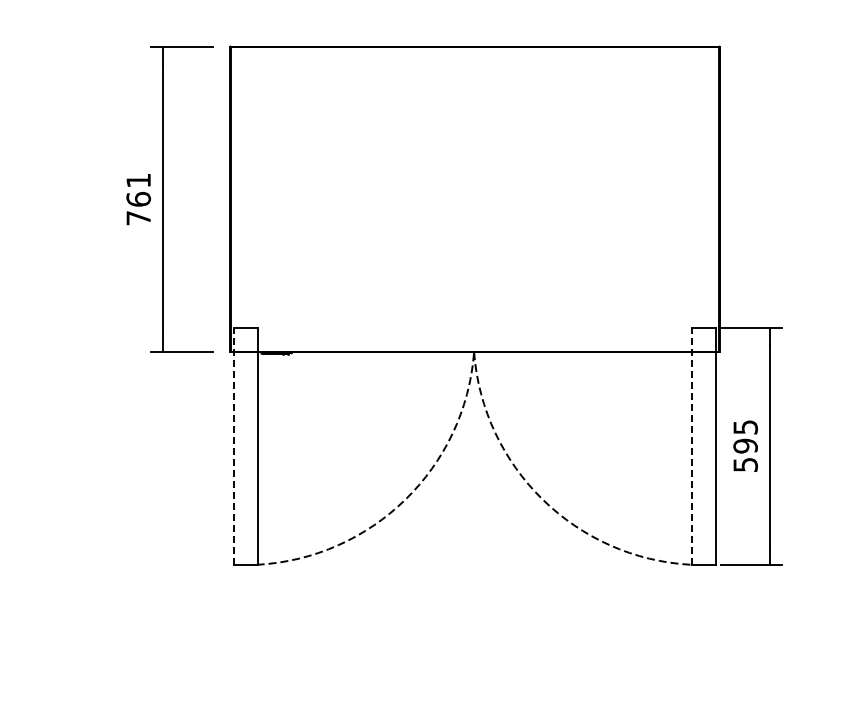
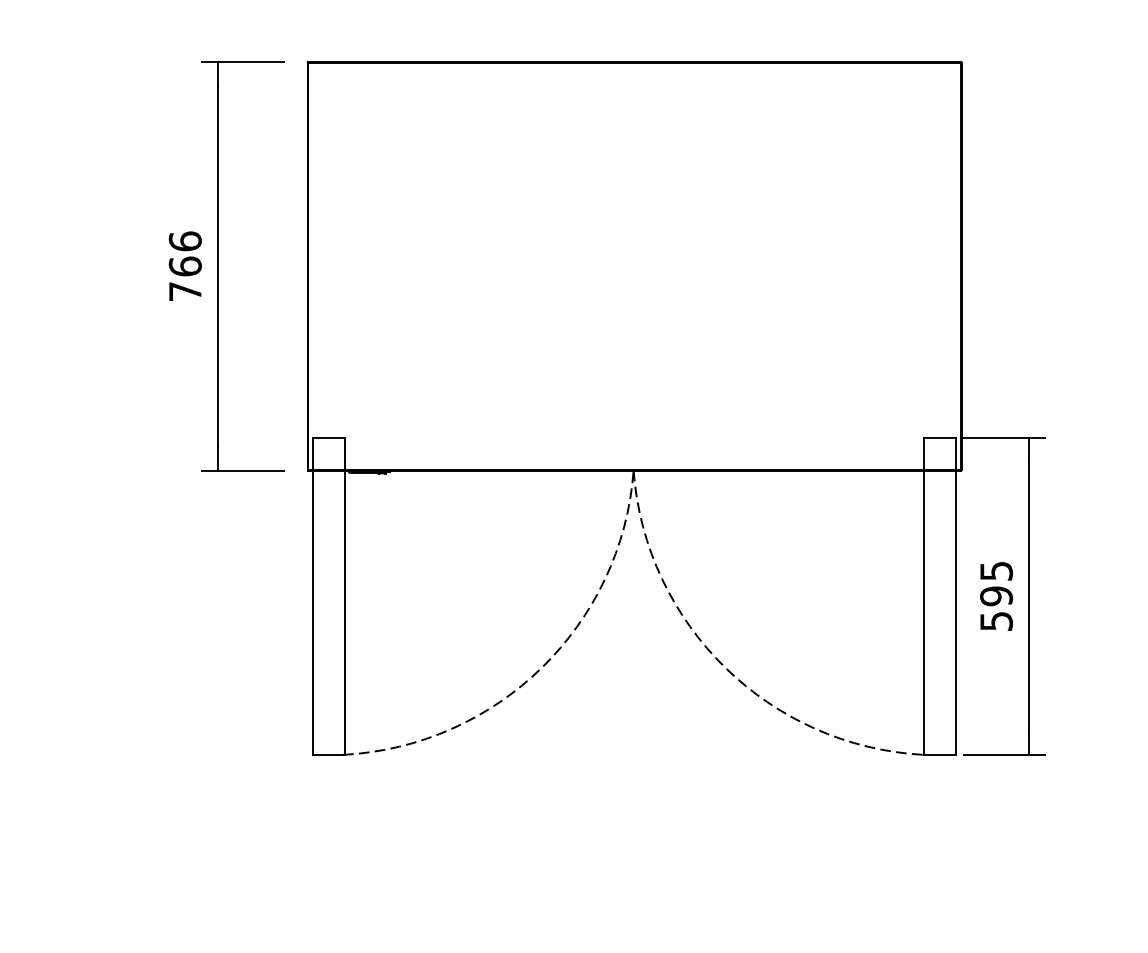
text: (138, 180) -> (185, 241), 761 -> 766
line: (234, 446) -> (313, 596), dashed -> solid
line: (691, 446) -> (924, 596), dashed -> solid

